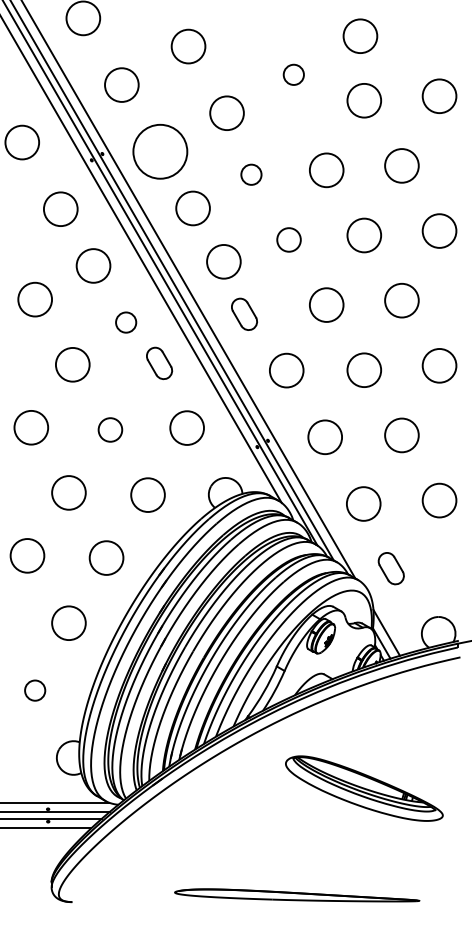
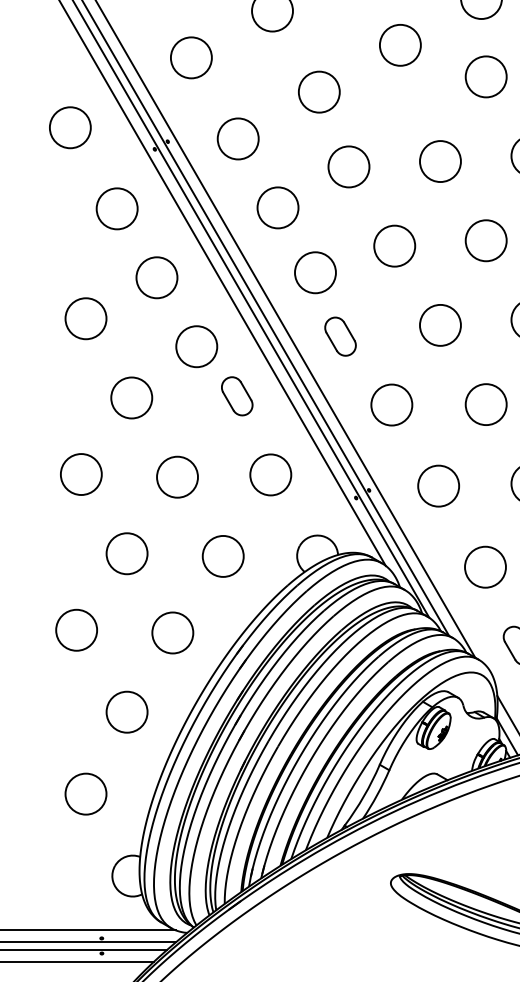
circle: (293, 74) -> (400, 44), size x1.67
circle: (160, 151) -> (238, 138), size x0.62
circle: (251, 174) -> (349, 166), size x1.67
circle: (288, 239) -> (394, 245), size x1.43
circle: (125, 322) -> (195, 346), size x1.67
circle: (110, 429) -> (177, 476), size x1.43
circle: (35, 690) -> (86, 793), size x1.67

